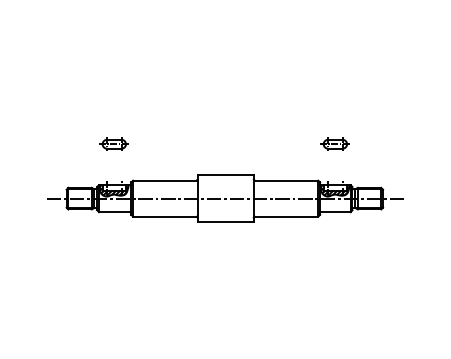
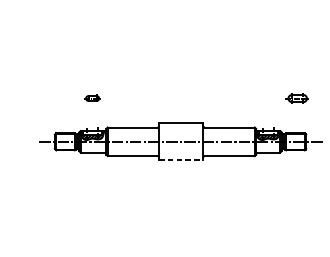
part: (113, 143) -> (92, 97), size x0.7
part: (334, 143) -> (297, 97), moved
line: (225, 222) -> (181, 160), solid -> dashed

